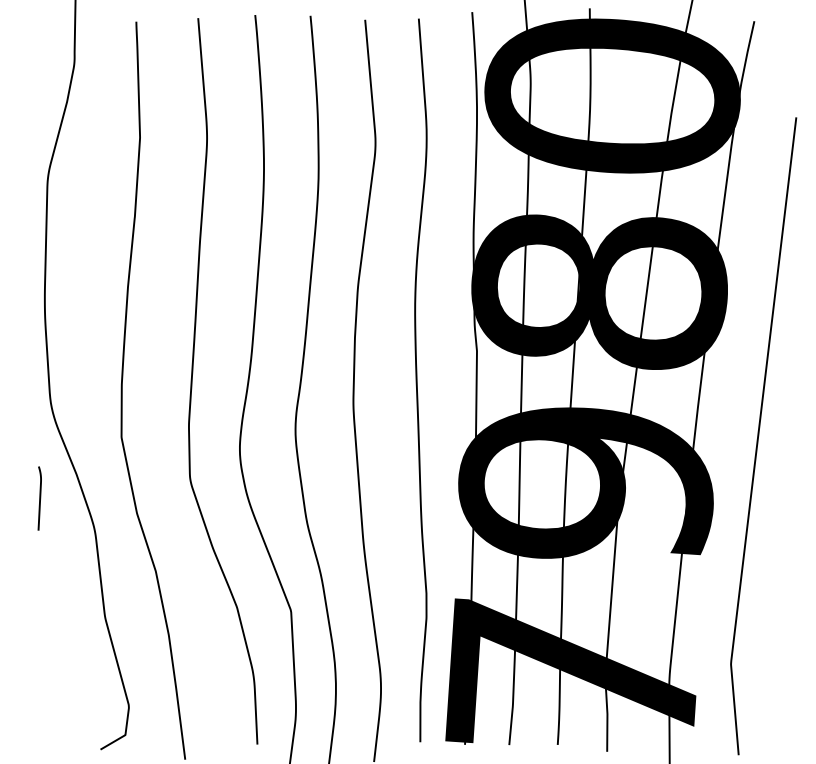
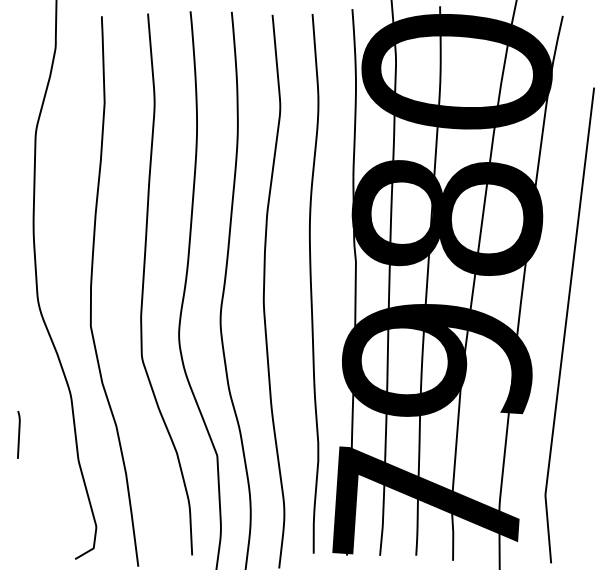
curve: (39, 497) -> (18, 434), moved

